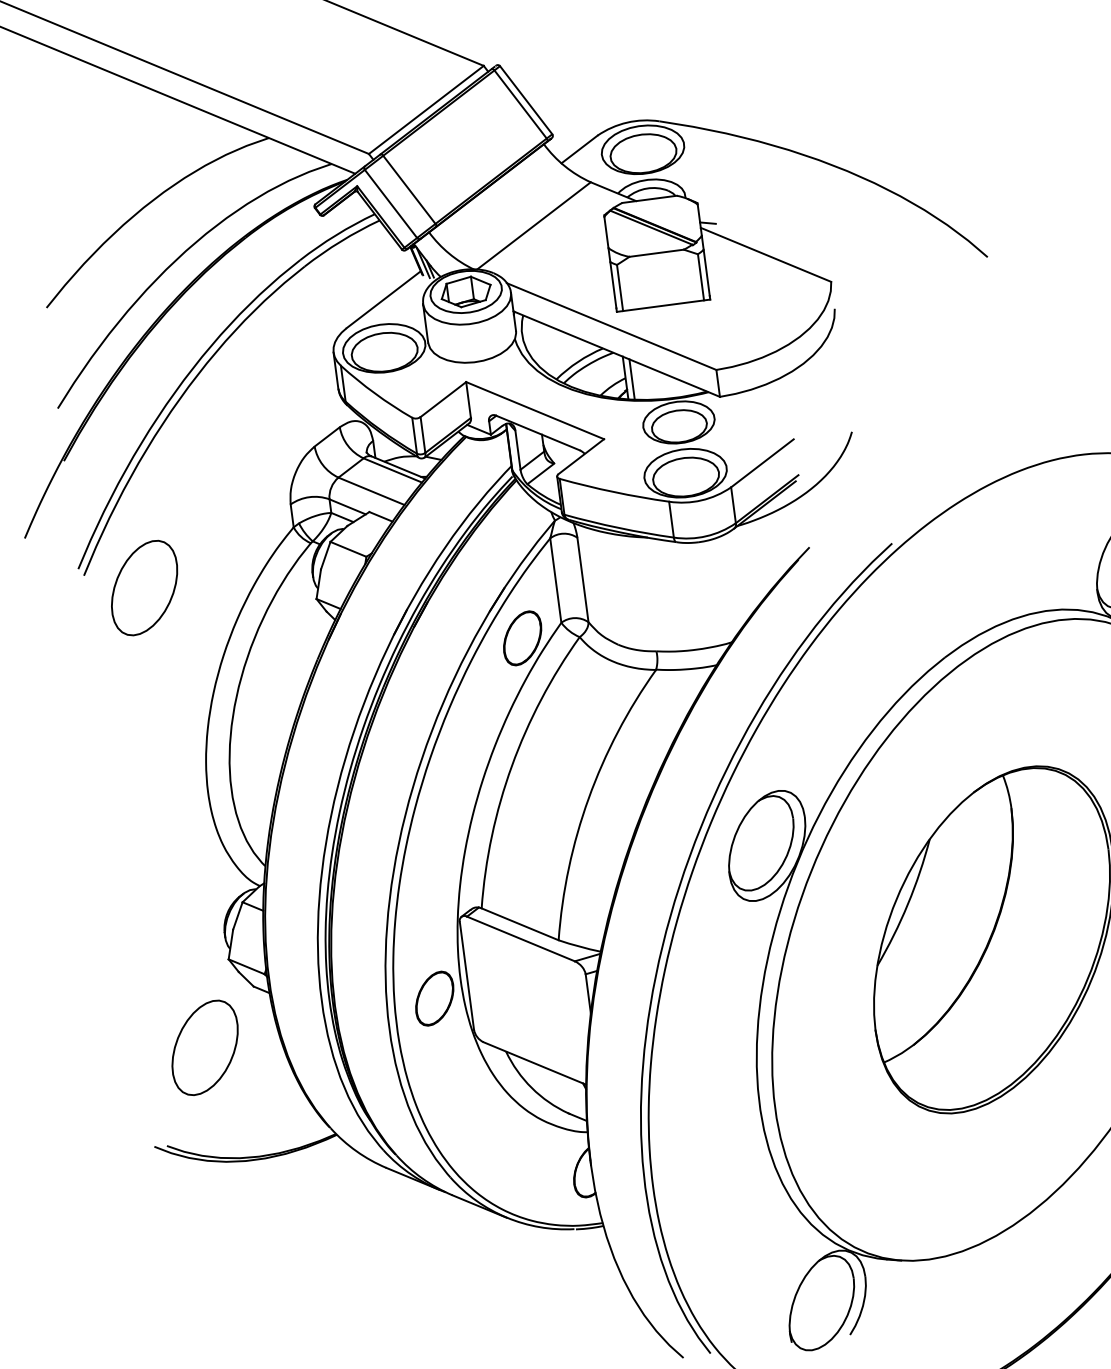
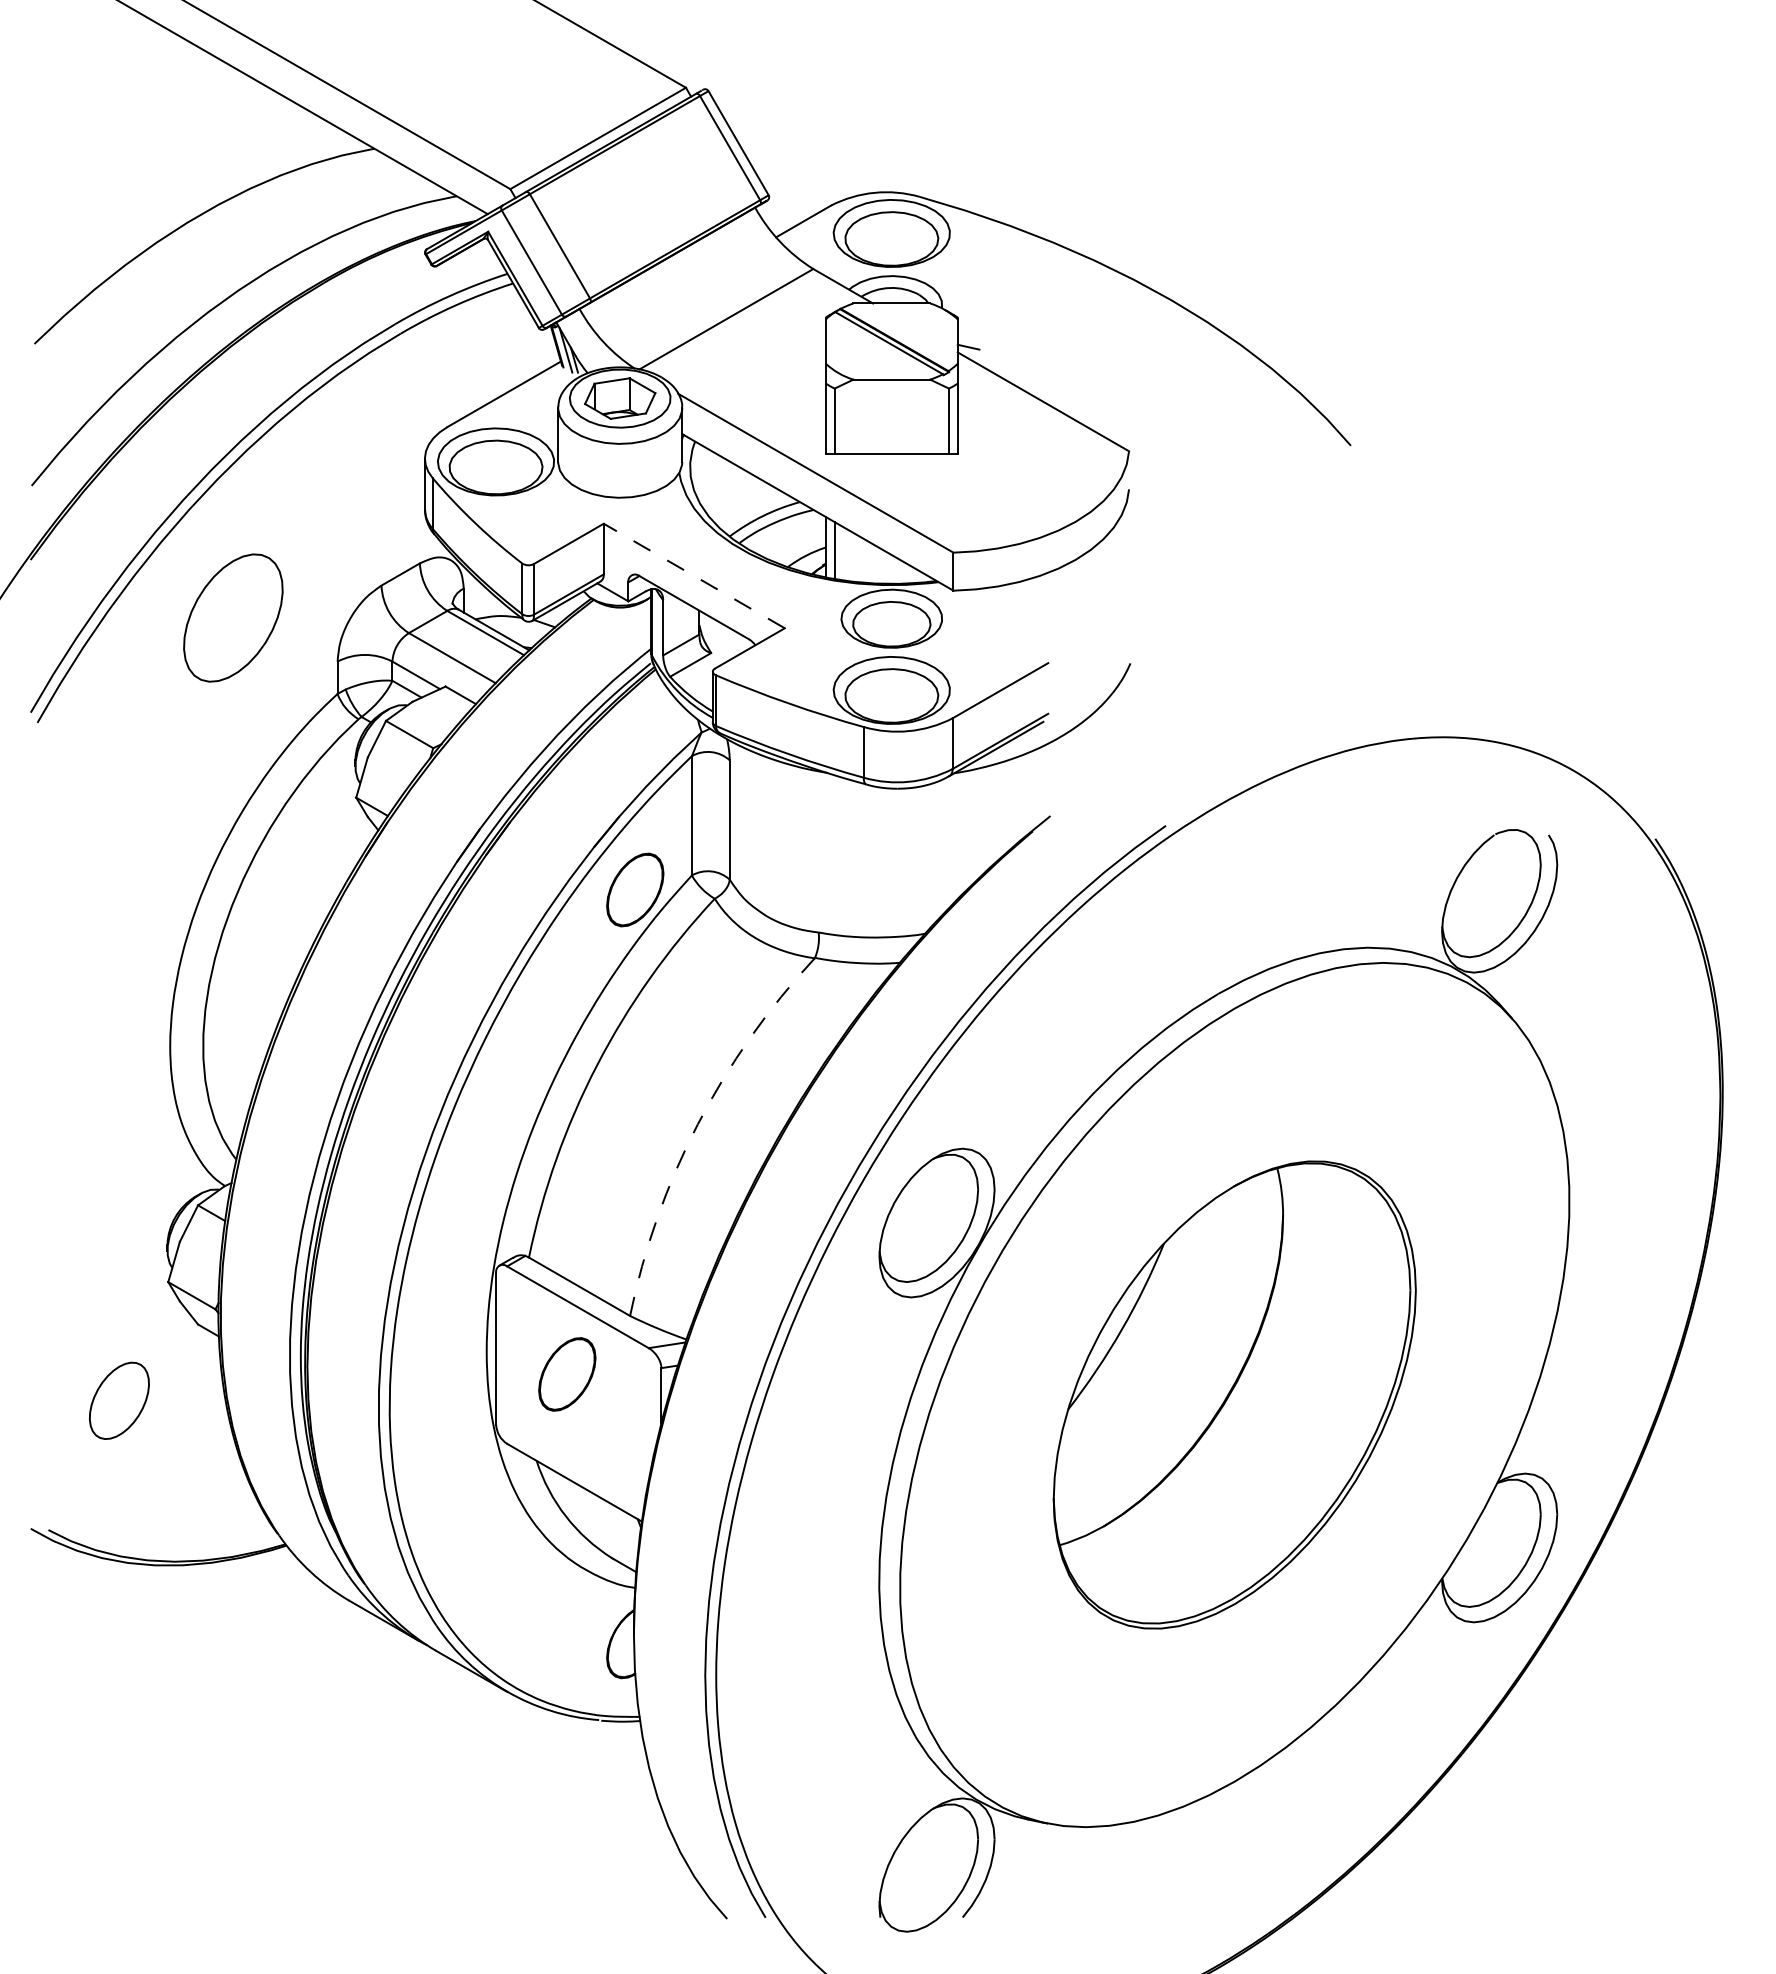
line: (535, 410) -> (694, 576), solid -> dashed
part: (144, 587) -> (233, 617), moved
arc: (588, 798) -> (697, 1124), solid -> dashed
part: (434, 998) -> (567, 1374), moved
part: (205, 1047) -> (119, 1400), size x0.6

